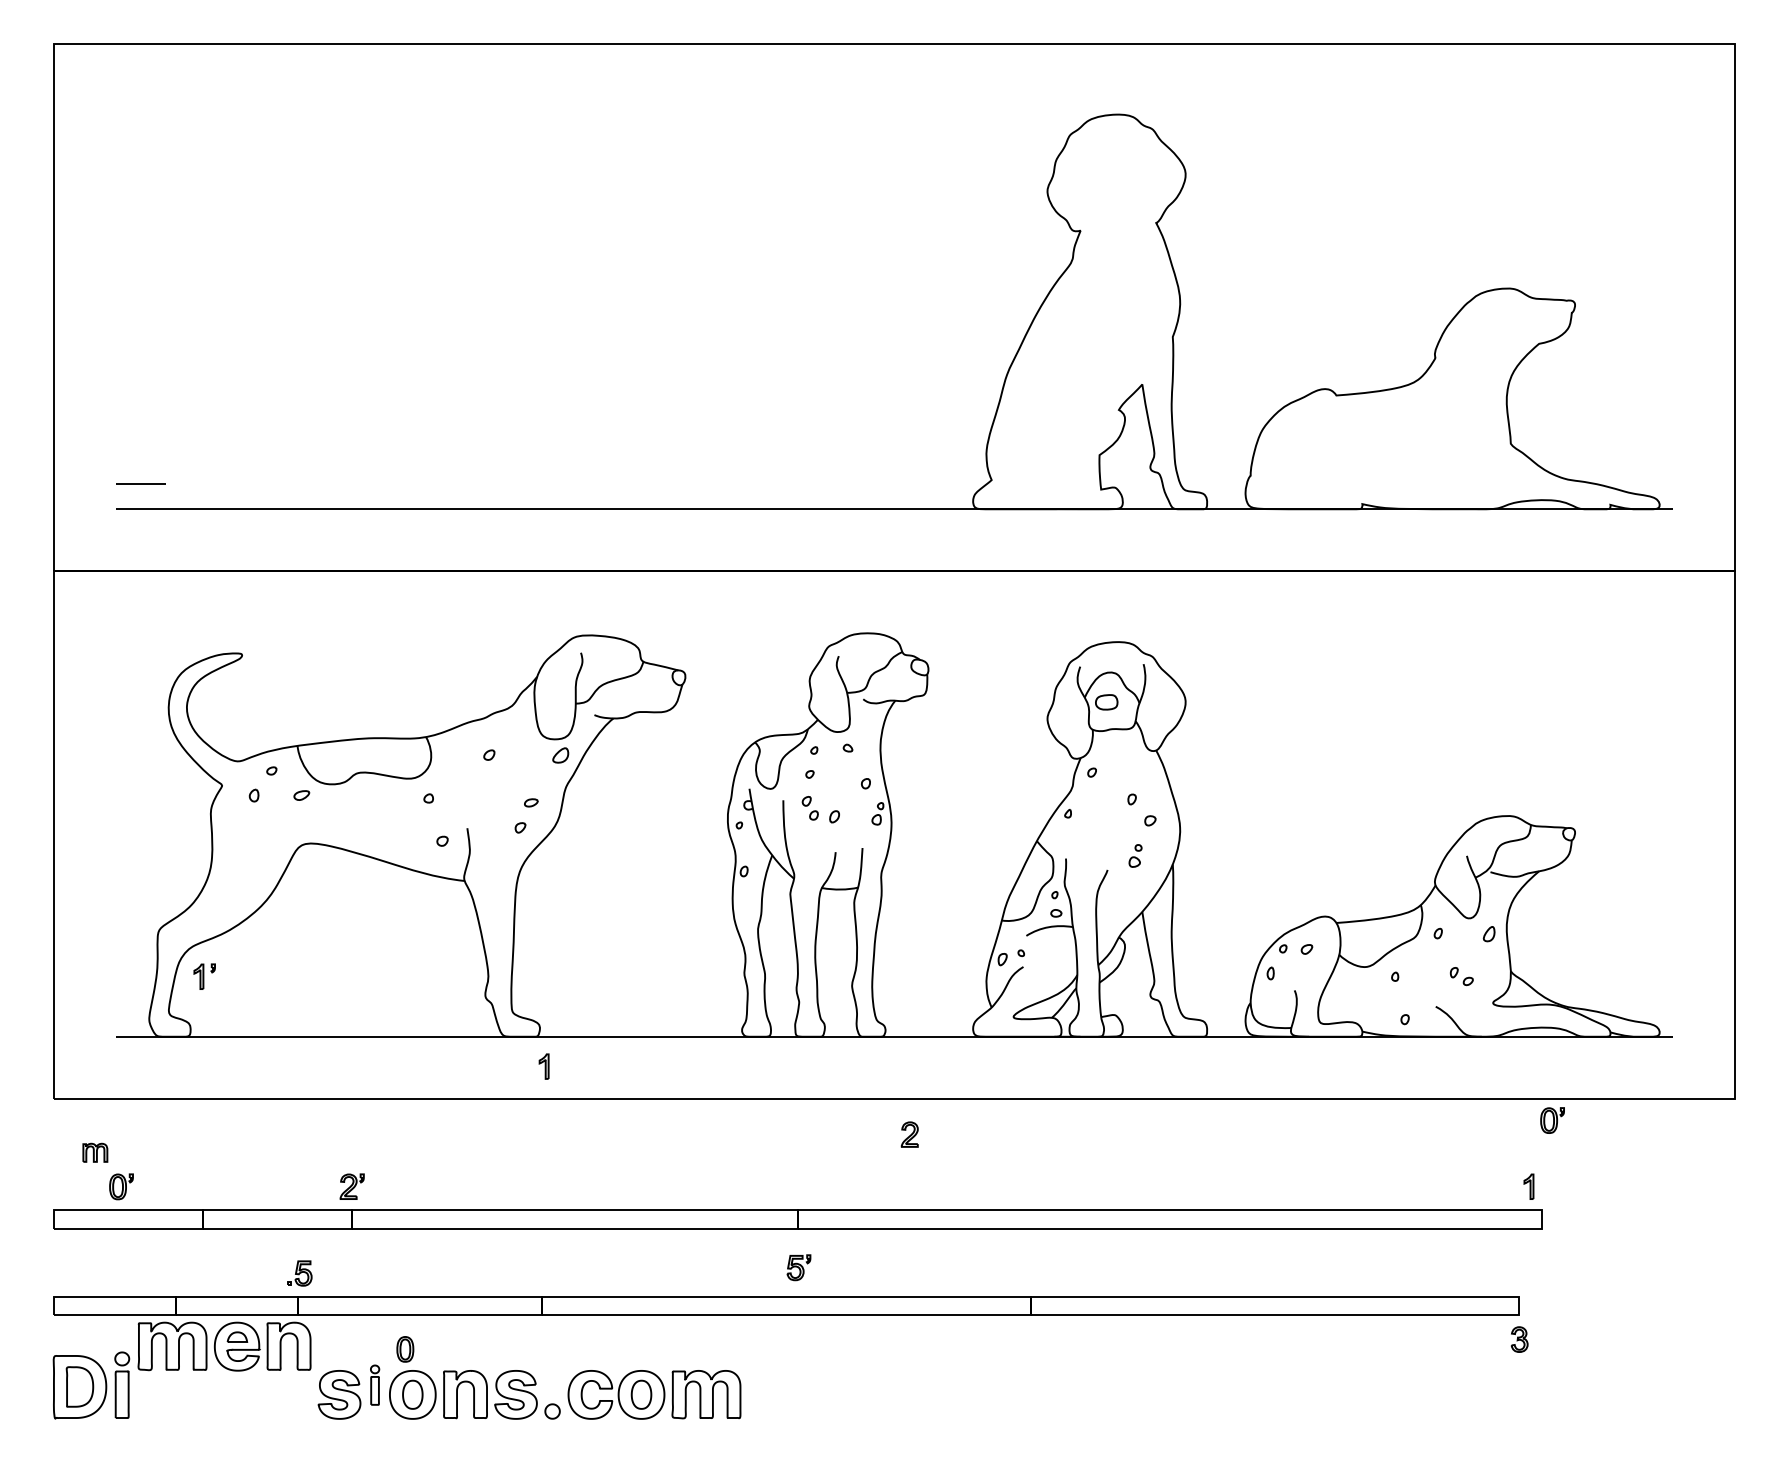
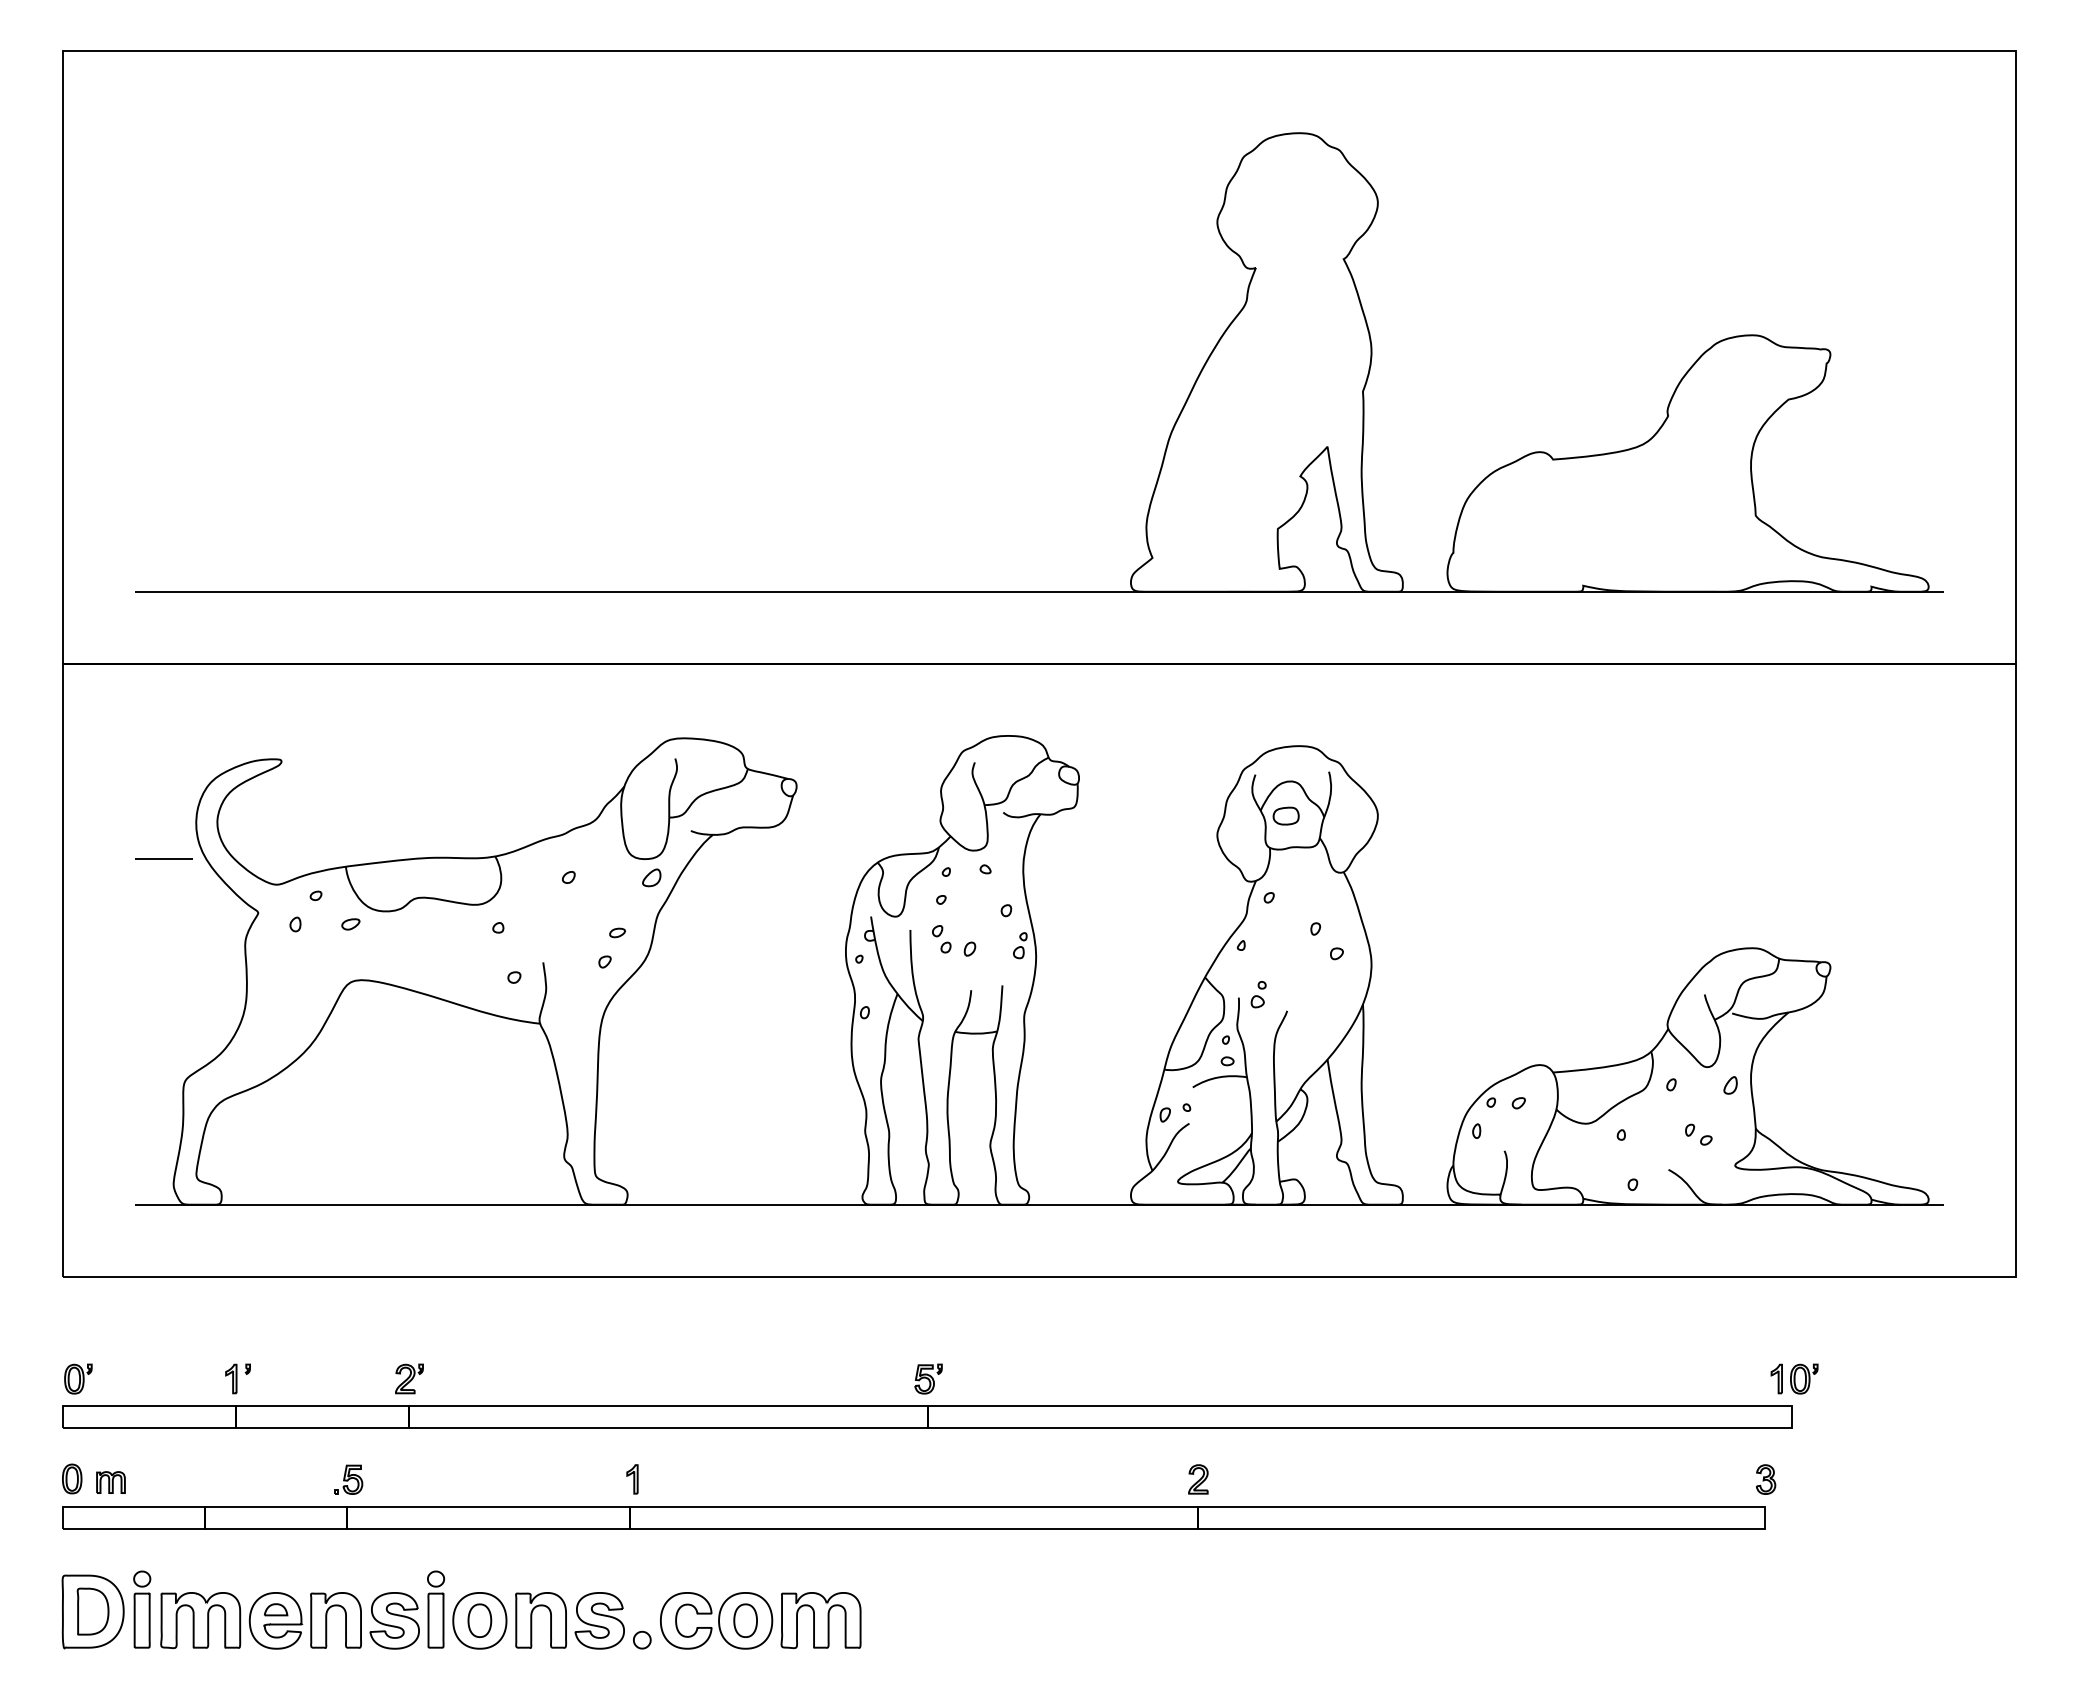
line: (140, 484) -> (163, 858), moved
part: (1135, 855) -> (1258, 994), moved
part: (204, 976) -> (237, 1378), moved
part: (544, 1066) -> (632, 1479), moved
part: (1552, 1120) -> (1804, 1378), moved
part: (909, 1134) -> (1198, 1479), moved
part: (94, 1152) -> (110, 1482), moved
part: (121, 1186) -> (78, 1378), moved
part: (798, 1267) -> (928, 1378), moved
part: (1520, 1339) -> (1766, 1479), moved
part: (224, 1346) -> (260, 1620), moved
part: (405, 1348) -> (72, 1478), moved
part: (374, 1385) -> (435, 1609), size x1.67

